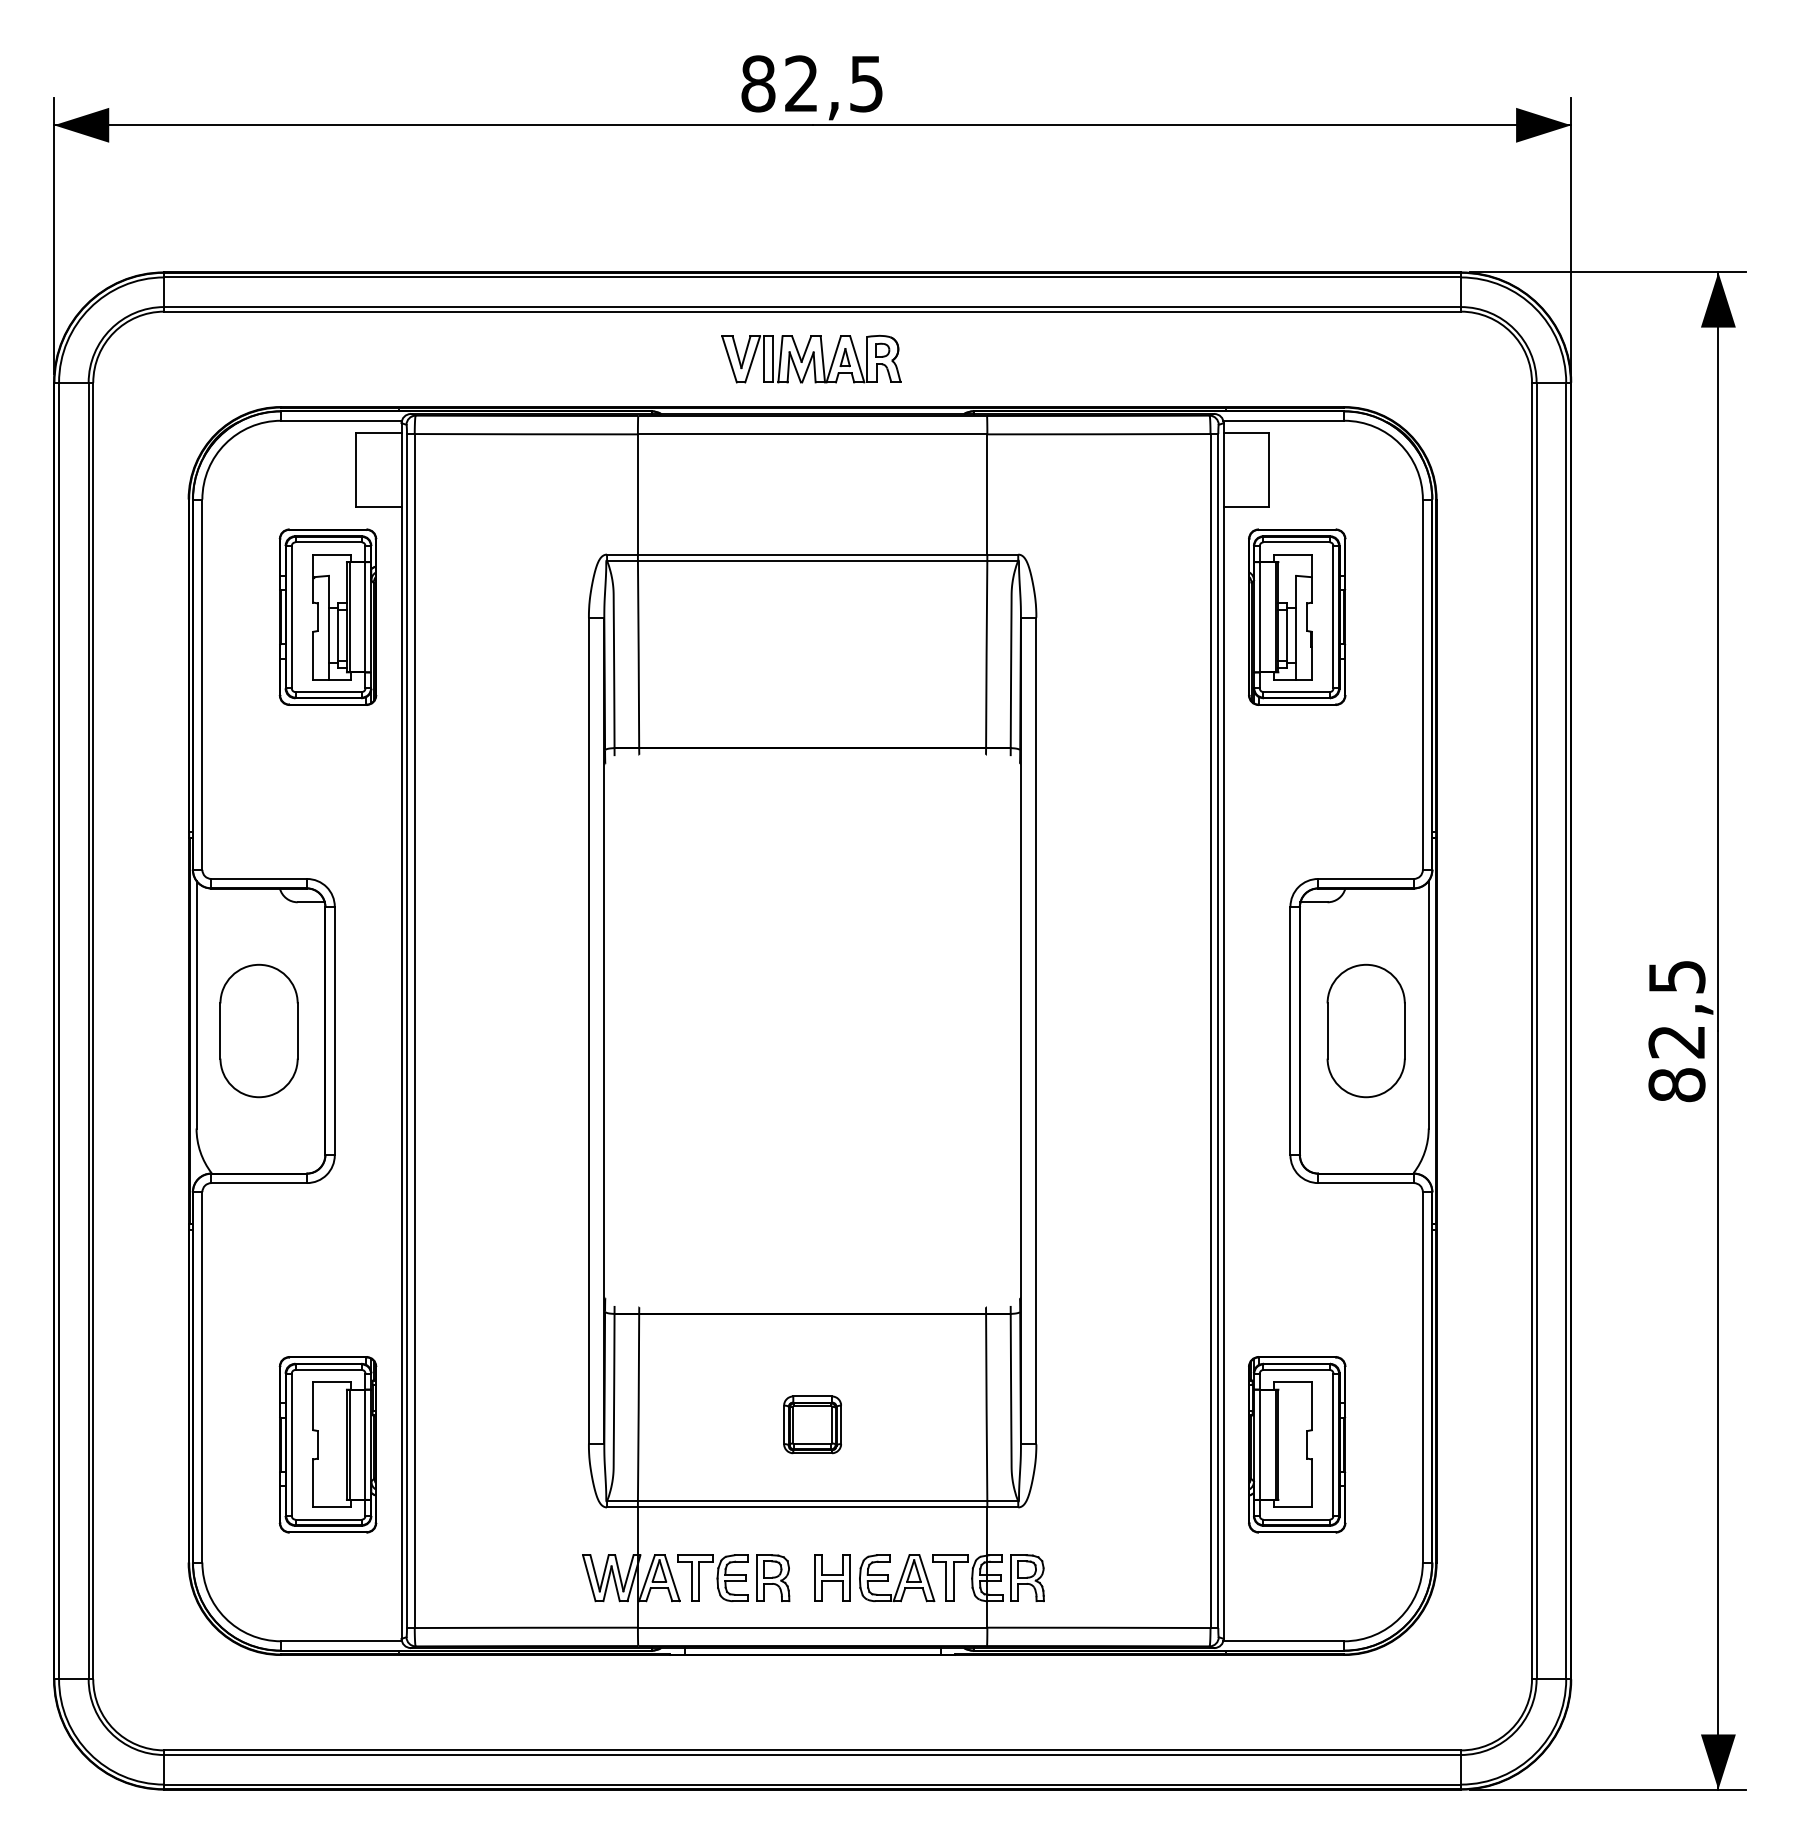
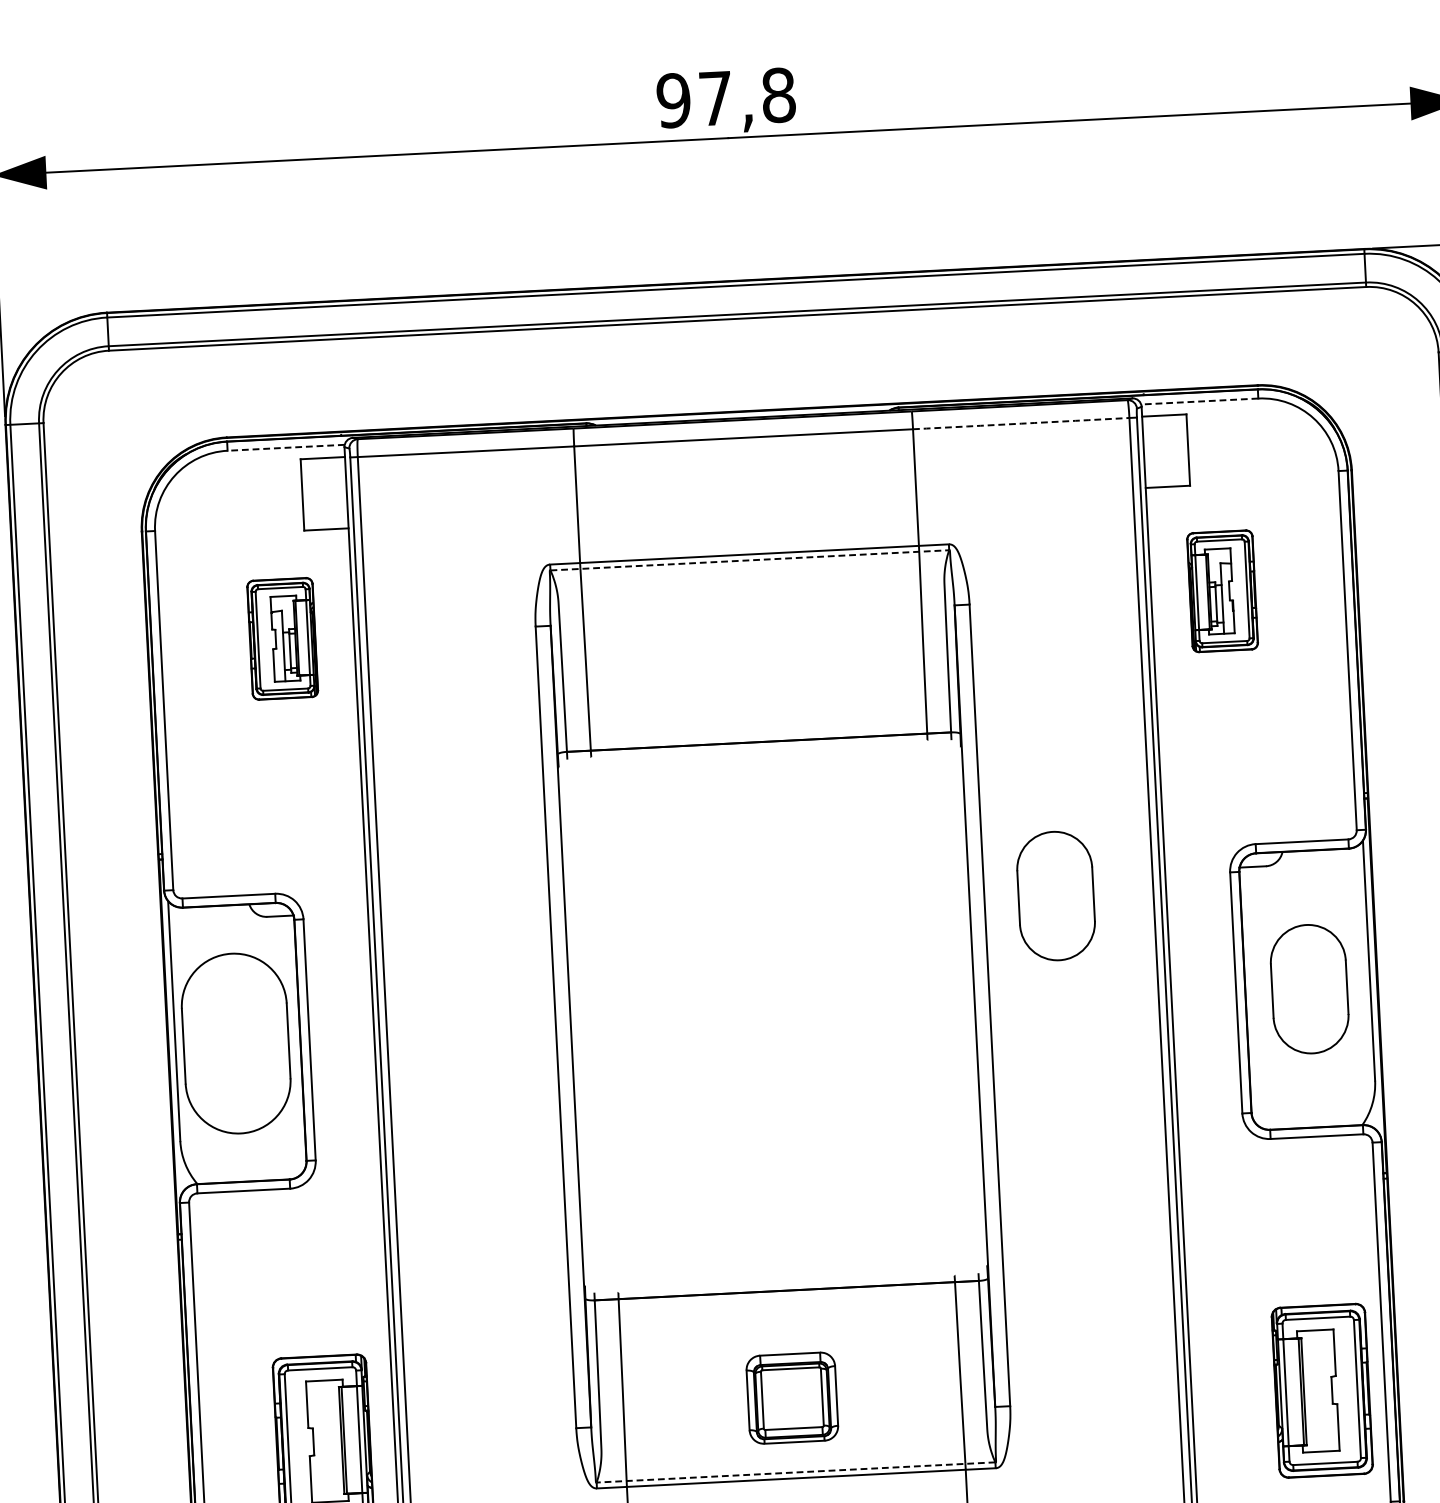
text: (812, 83) -> (726, 97), 82,5 -> 97,8
part: (811, 359) -> (738, 365), removed
line: (341, 420) -> (286, 447), solid -> dashed
line: (1283, 420) -> (1199, 401), solid -> dashed
arc: (1098, 434) -> (1020, 423), solid -> dashed
line: (812, 560) -> (749, 560), solid -> dashed
part: (327, 616) -> (282, 638), size x0.7
part: (1297, 616) -> (1222, 590), size x0.7
part: (1109, 921) -> (1055, 895), added
part: (258, 1030) -> (235, 1043), size x1.4
part: (812, 1424) -> (792, 1397), size x1.6
part: (1297, 1444) -> (1322, 1390), moved
line: (812, 1501) -> (795, 1472), solid -> dashed

